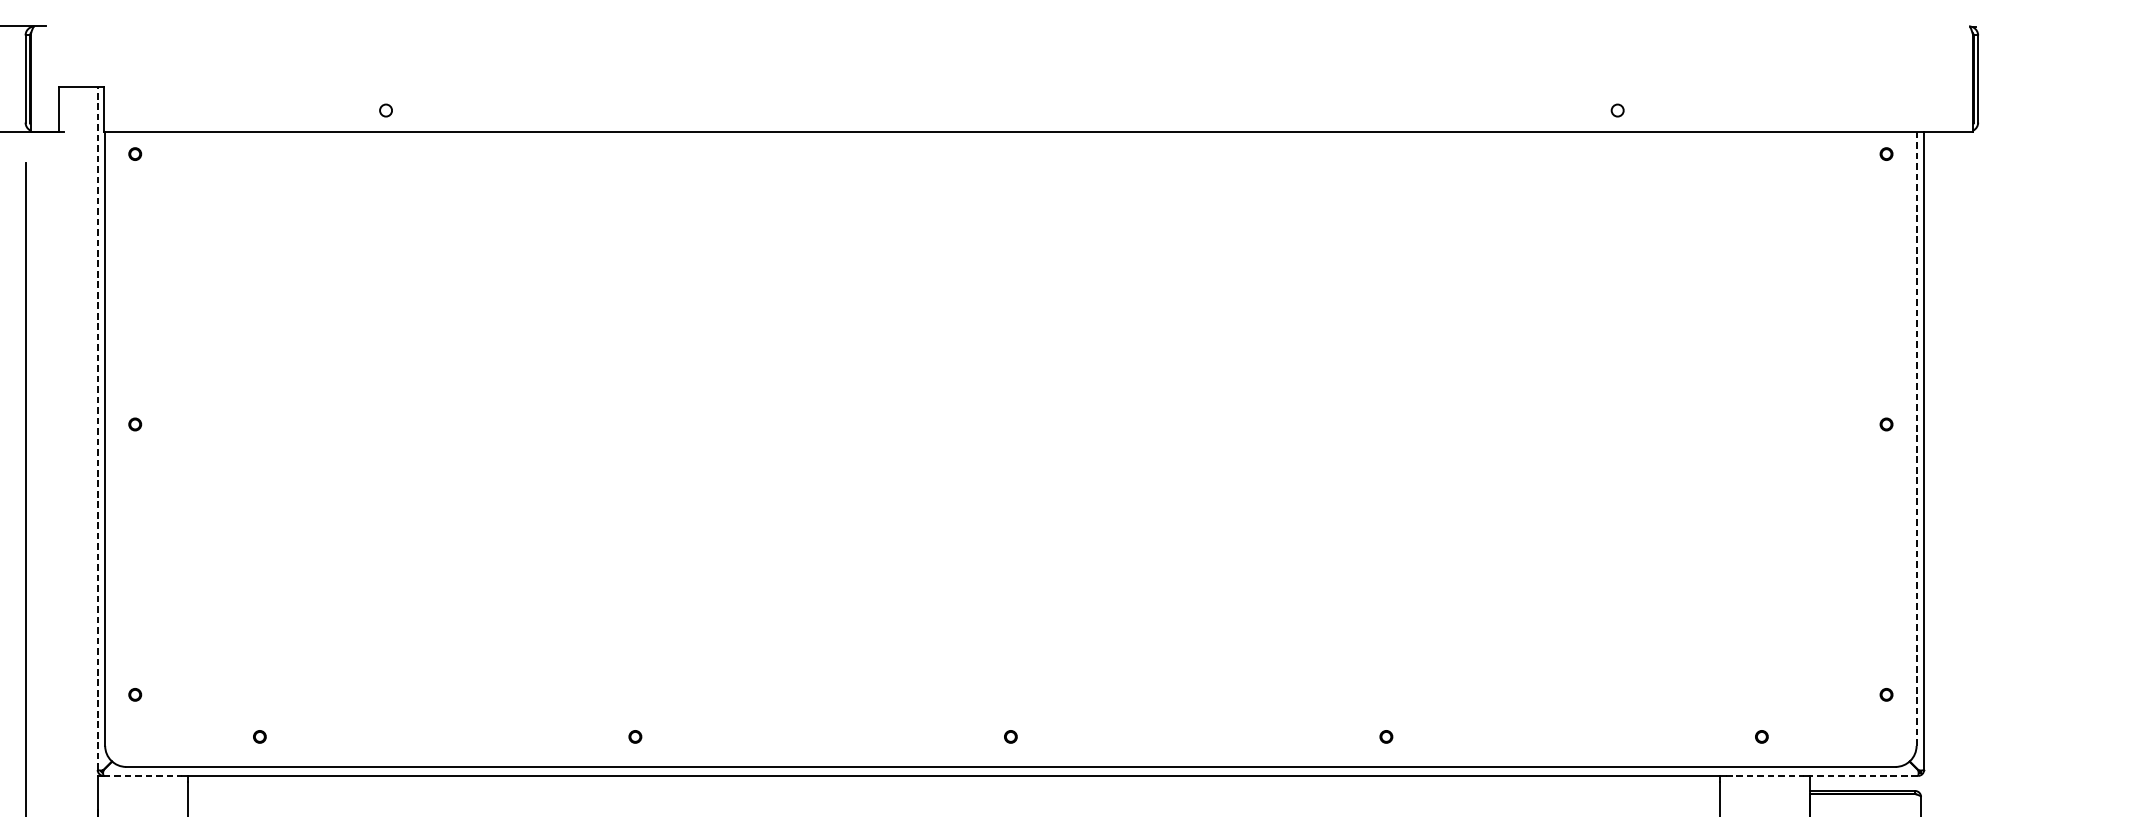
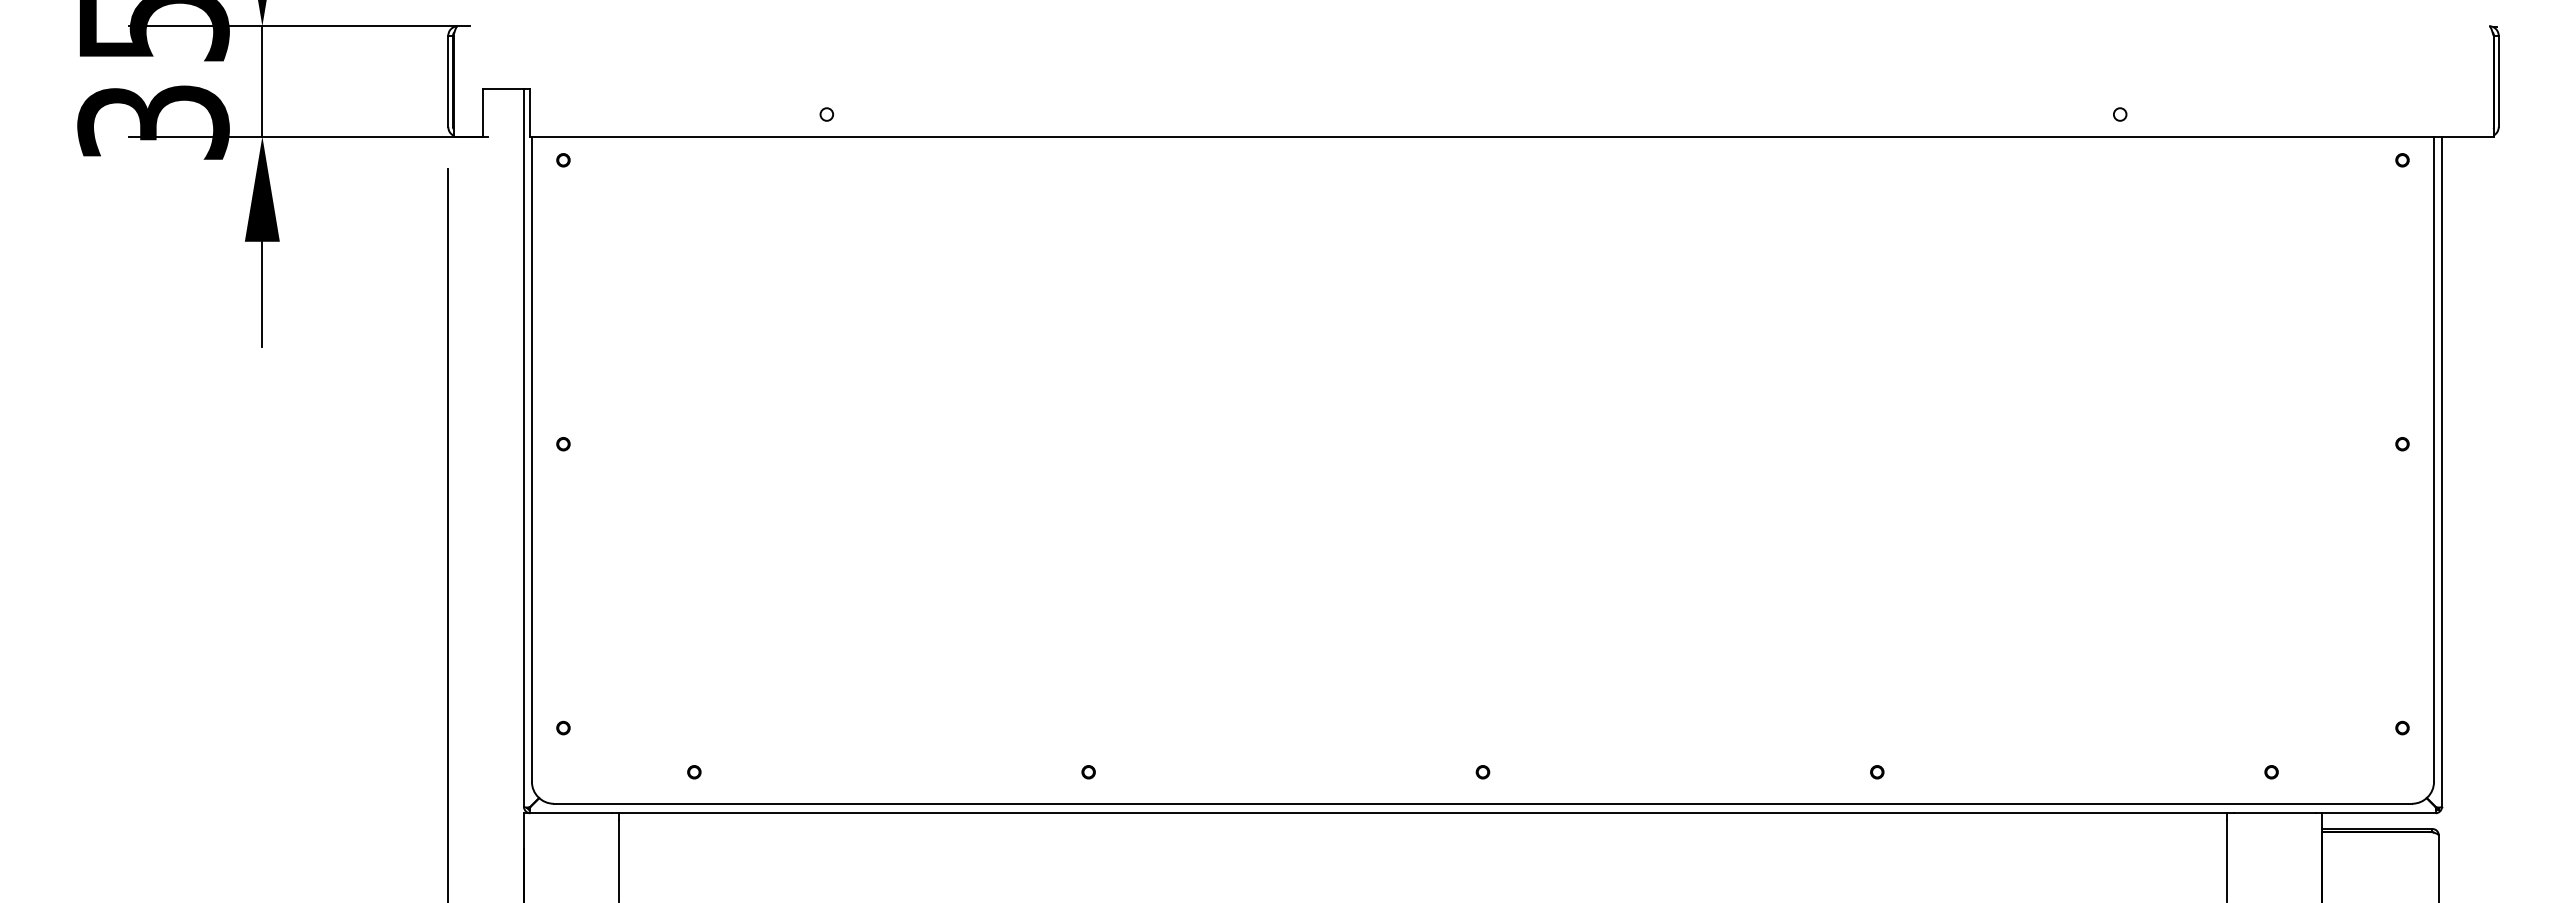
line: (98, 428) -> (524, 448), dashed -> solid
line: (1917, 439) -> (2434, 459), dashed -> solid
line: (142, 776) -> (571, 813), dashed -> solid
line: (1765, 776) -> (2275, 813), dashed -> solid
line: (1863, 776) -> (2378, 813), dashed -> solid

